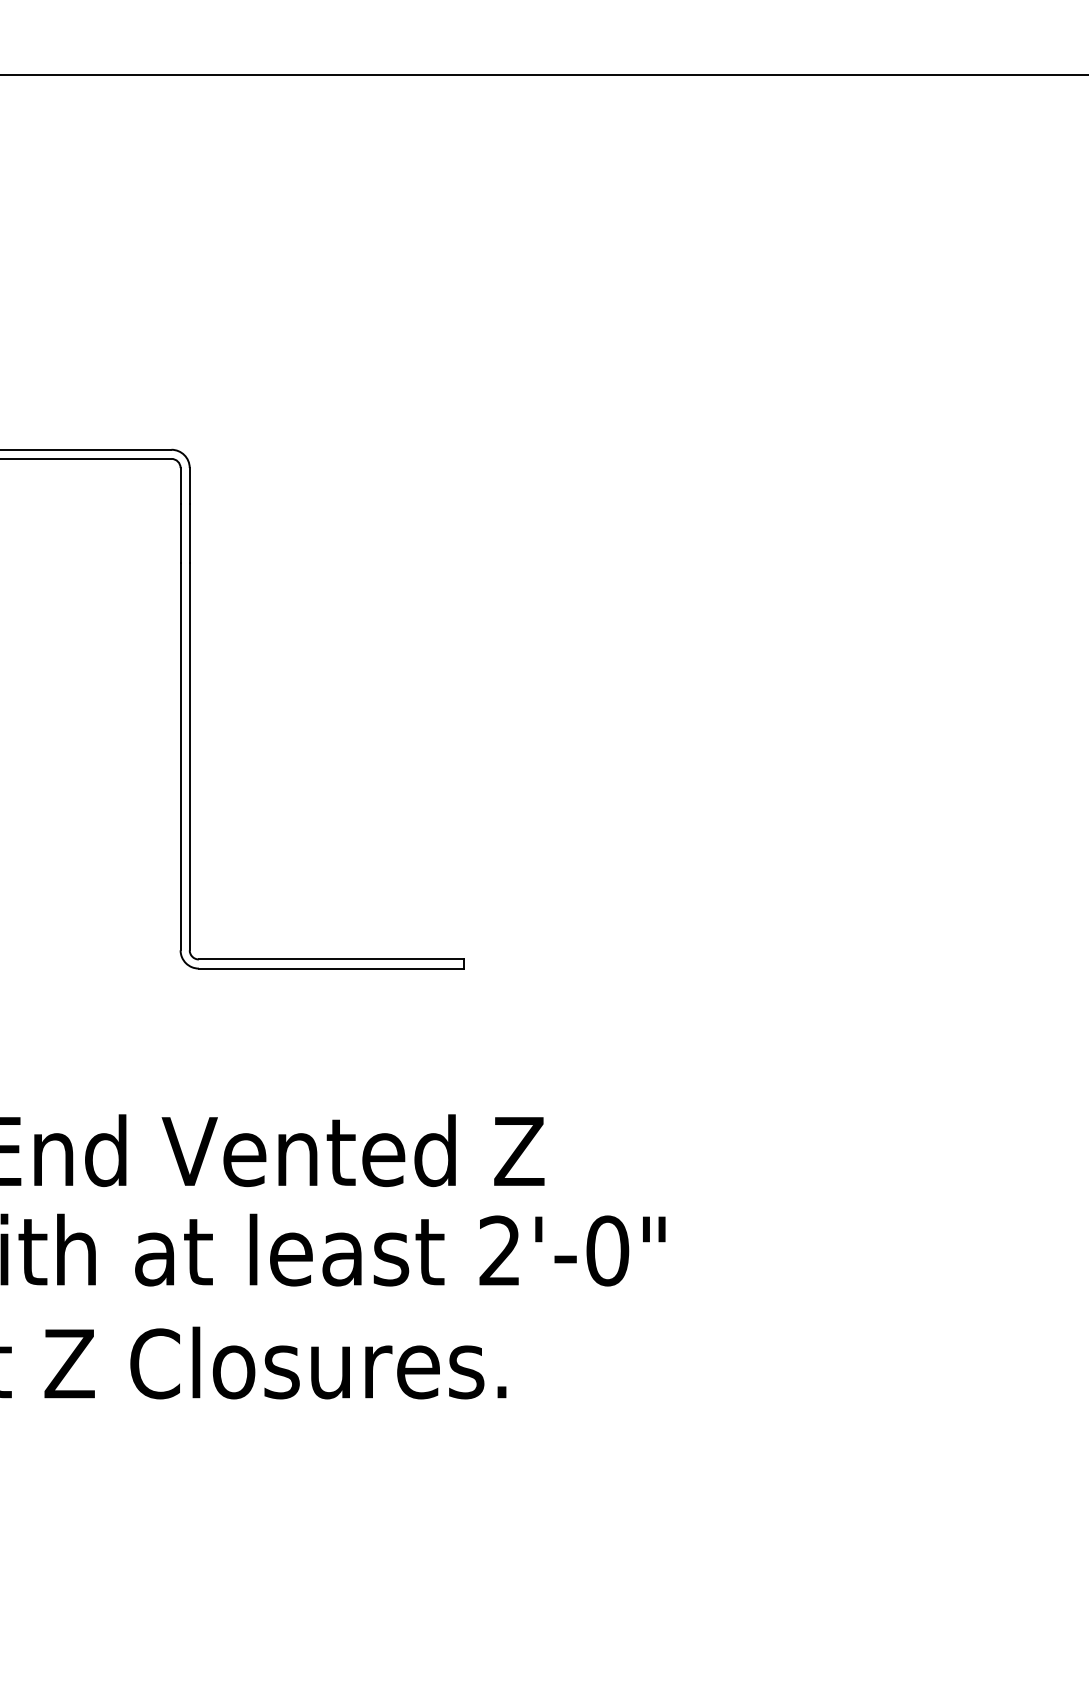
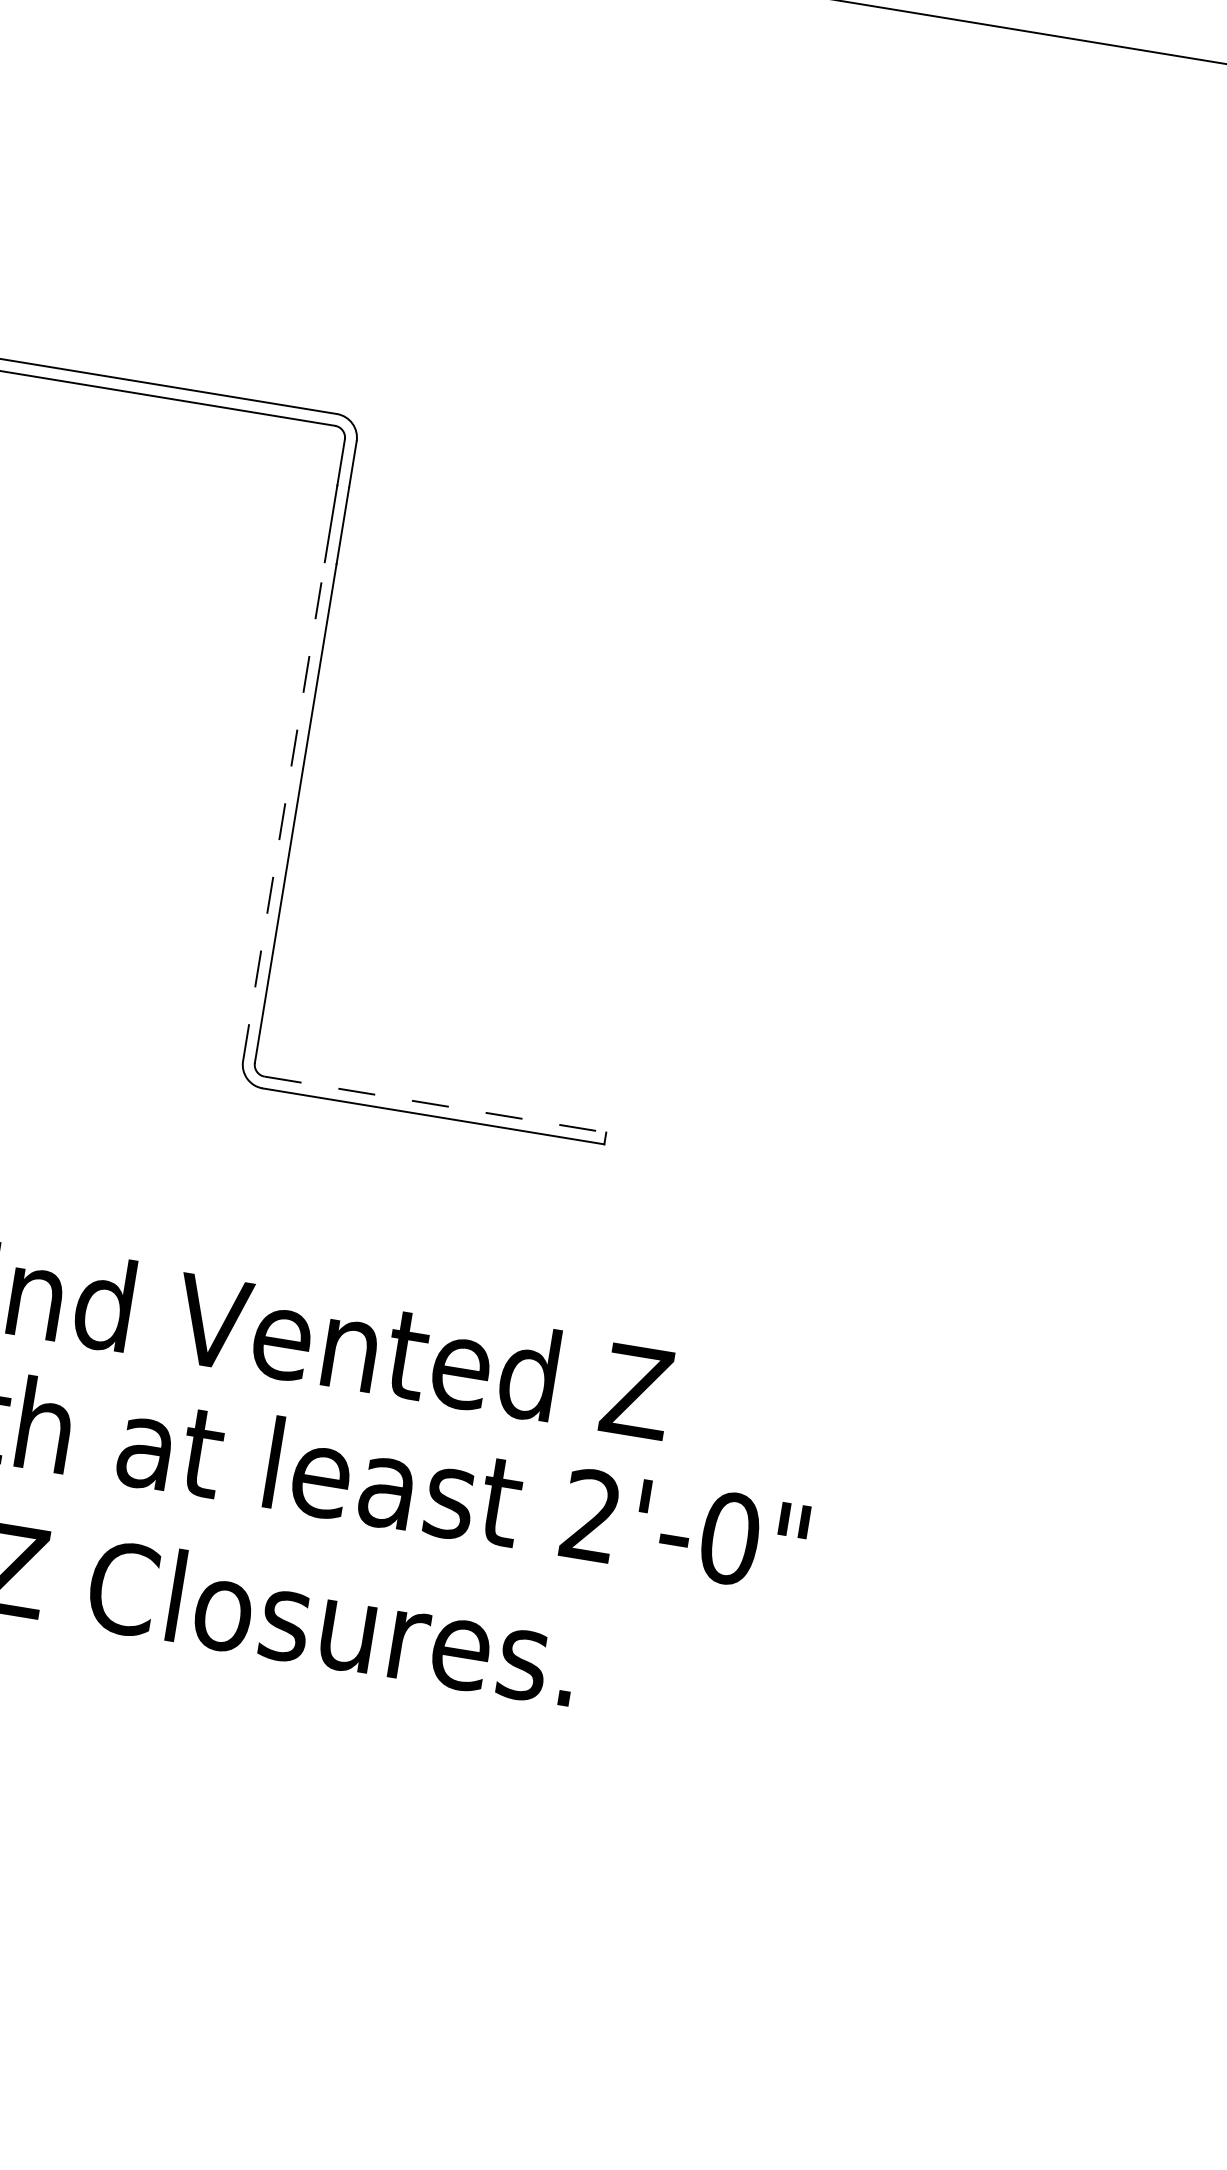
line: (180, 756) -> (283, 811), solid -> dashed
line: (331, 959) -> (435, 1104), solid -> dashed

